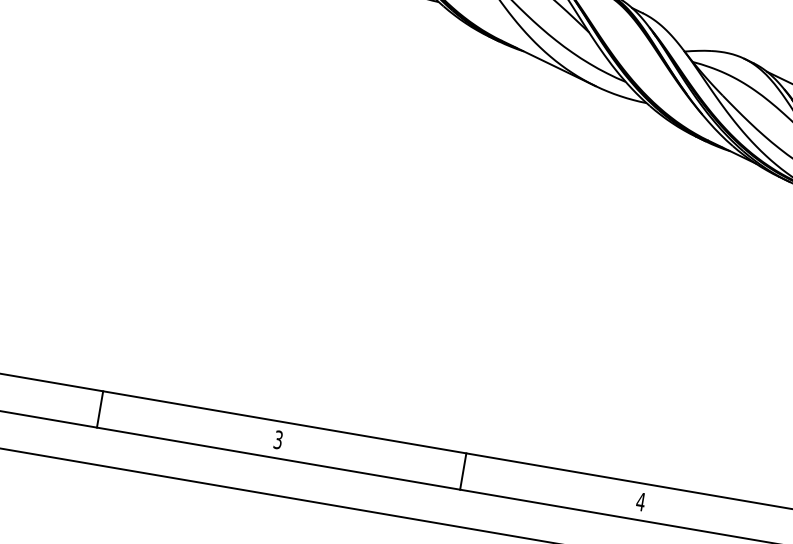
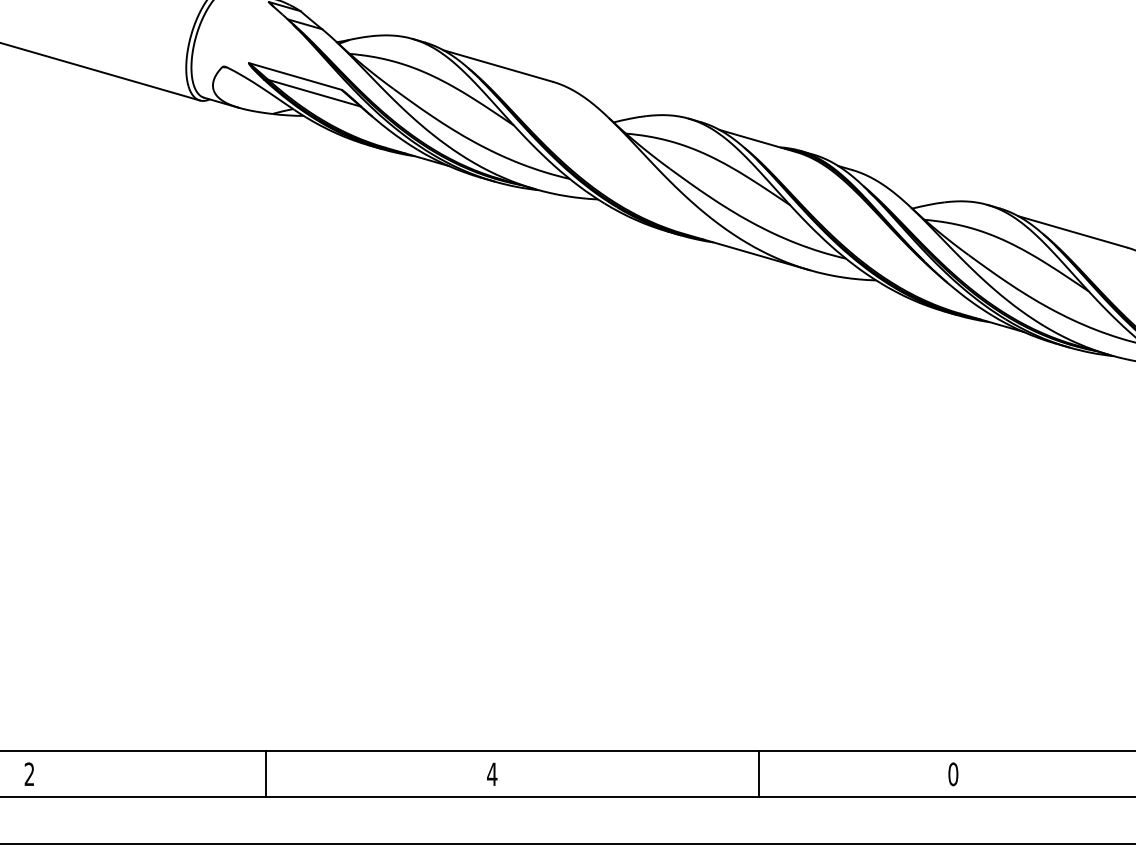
text: (278, 440) -> (492, 774), 3 -> 4
line: (463, 471) -> (759, 774), moved
text: (641, 502) -> (953, 774), 4 -> 0

